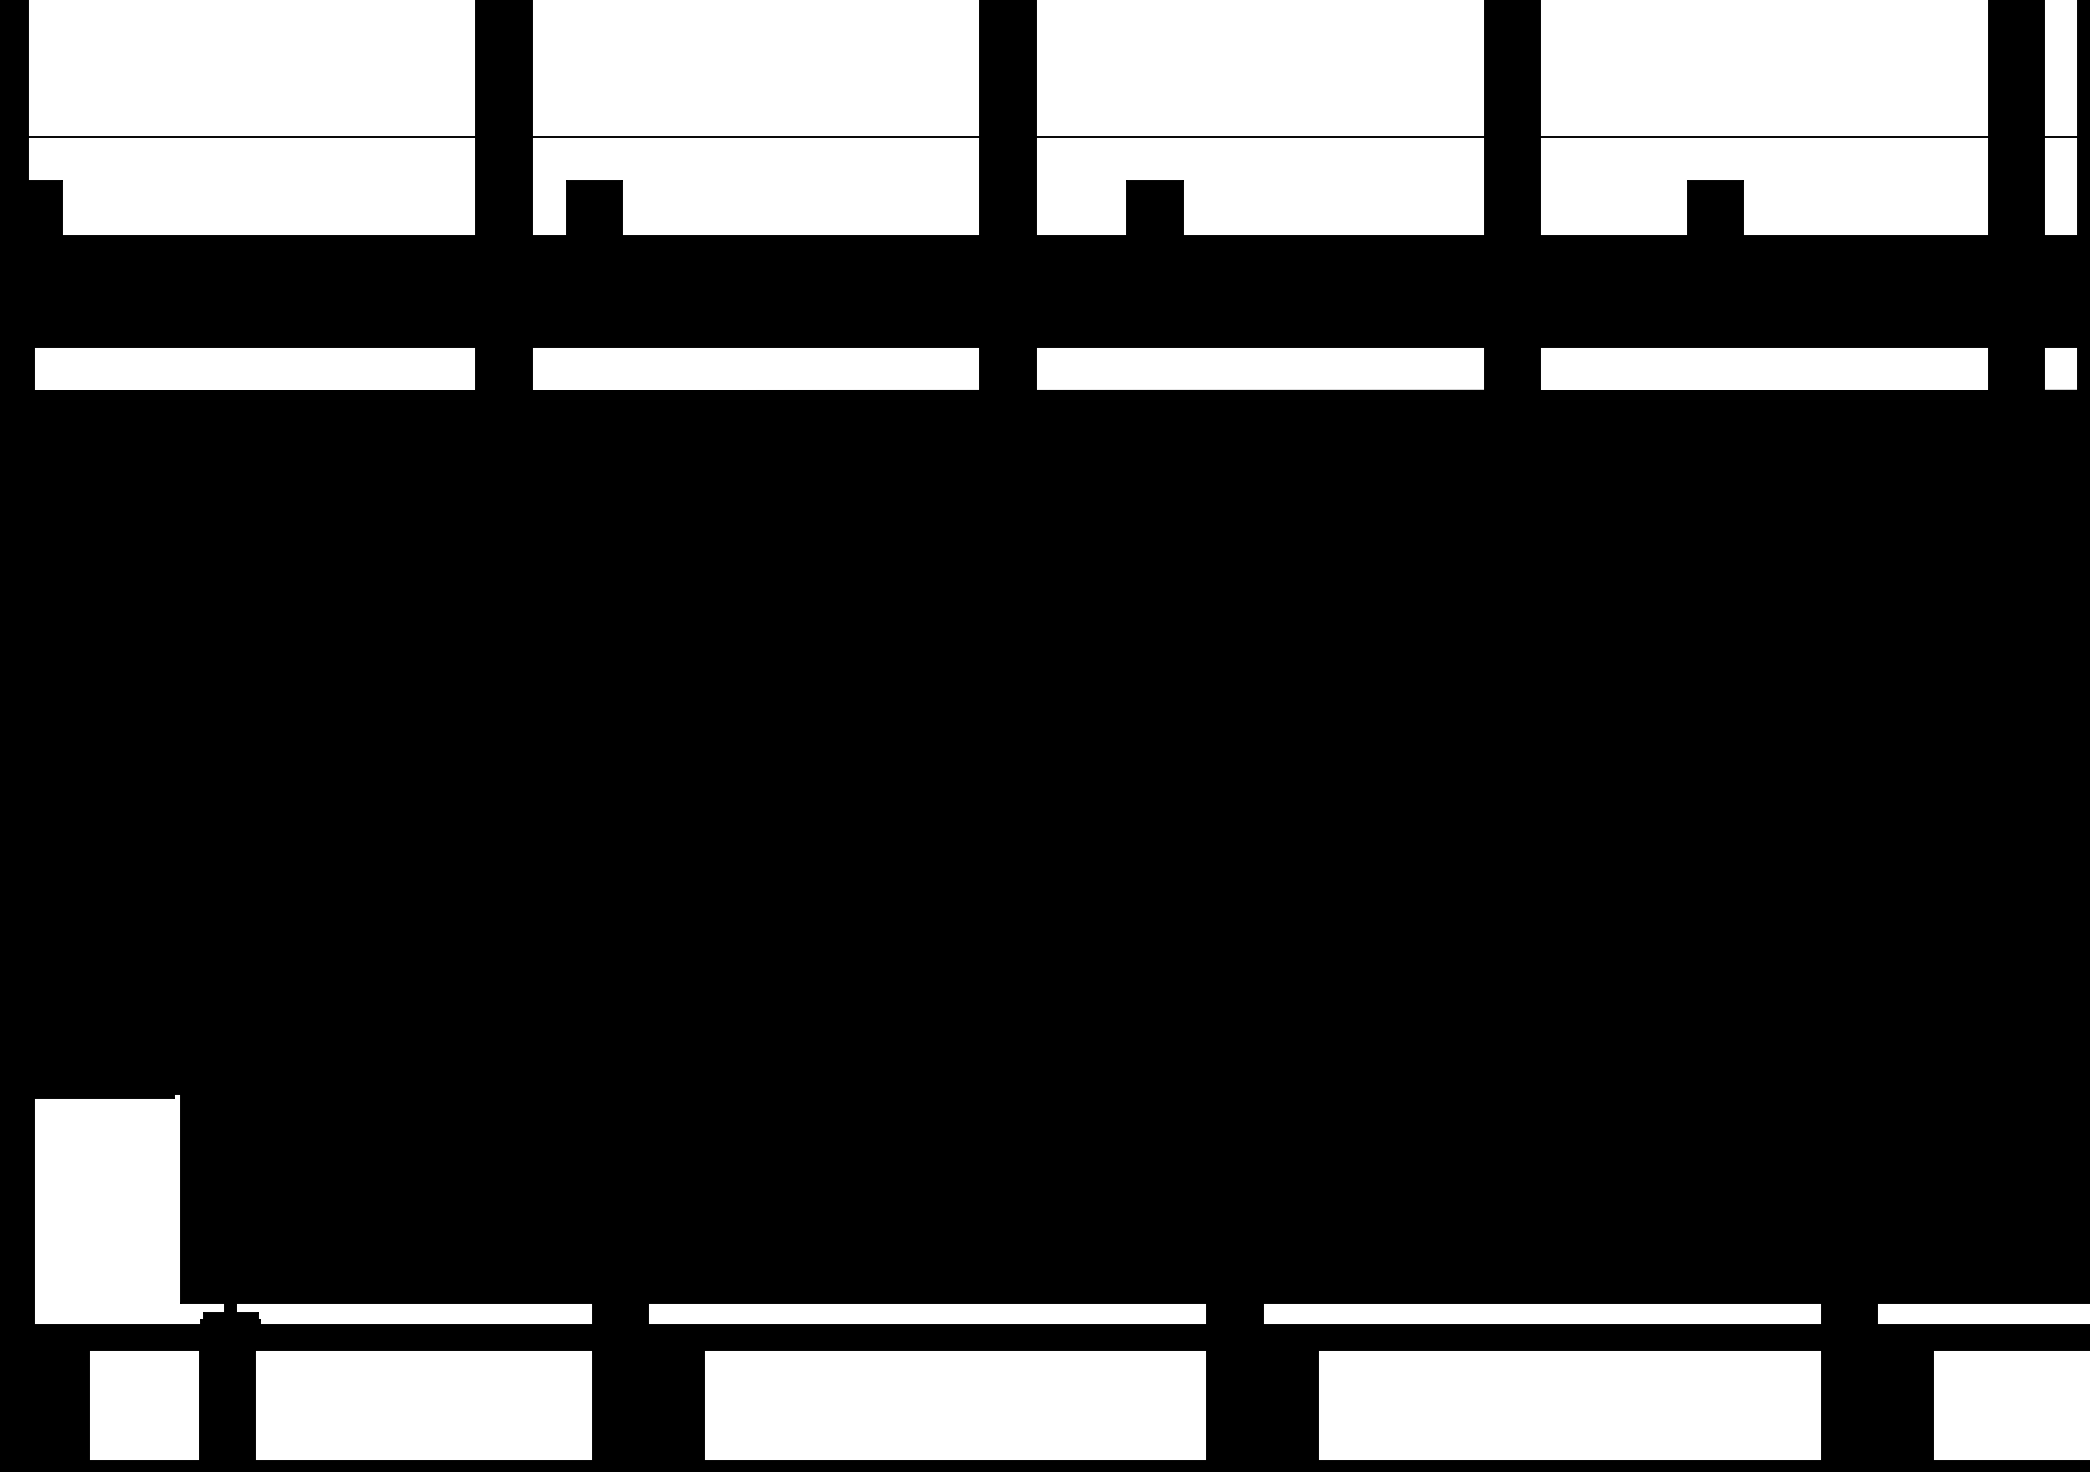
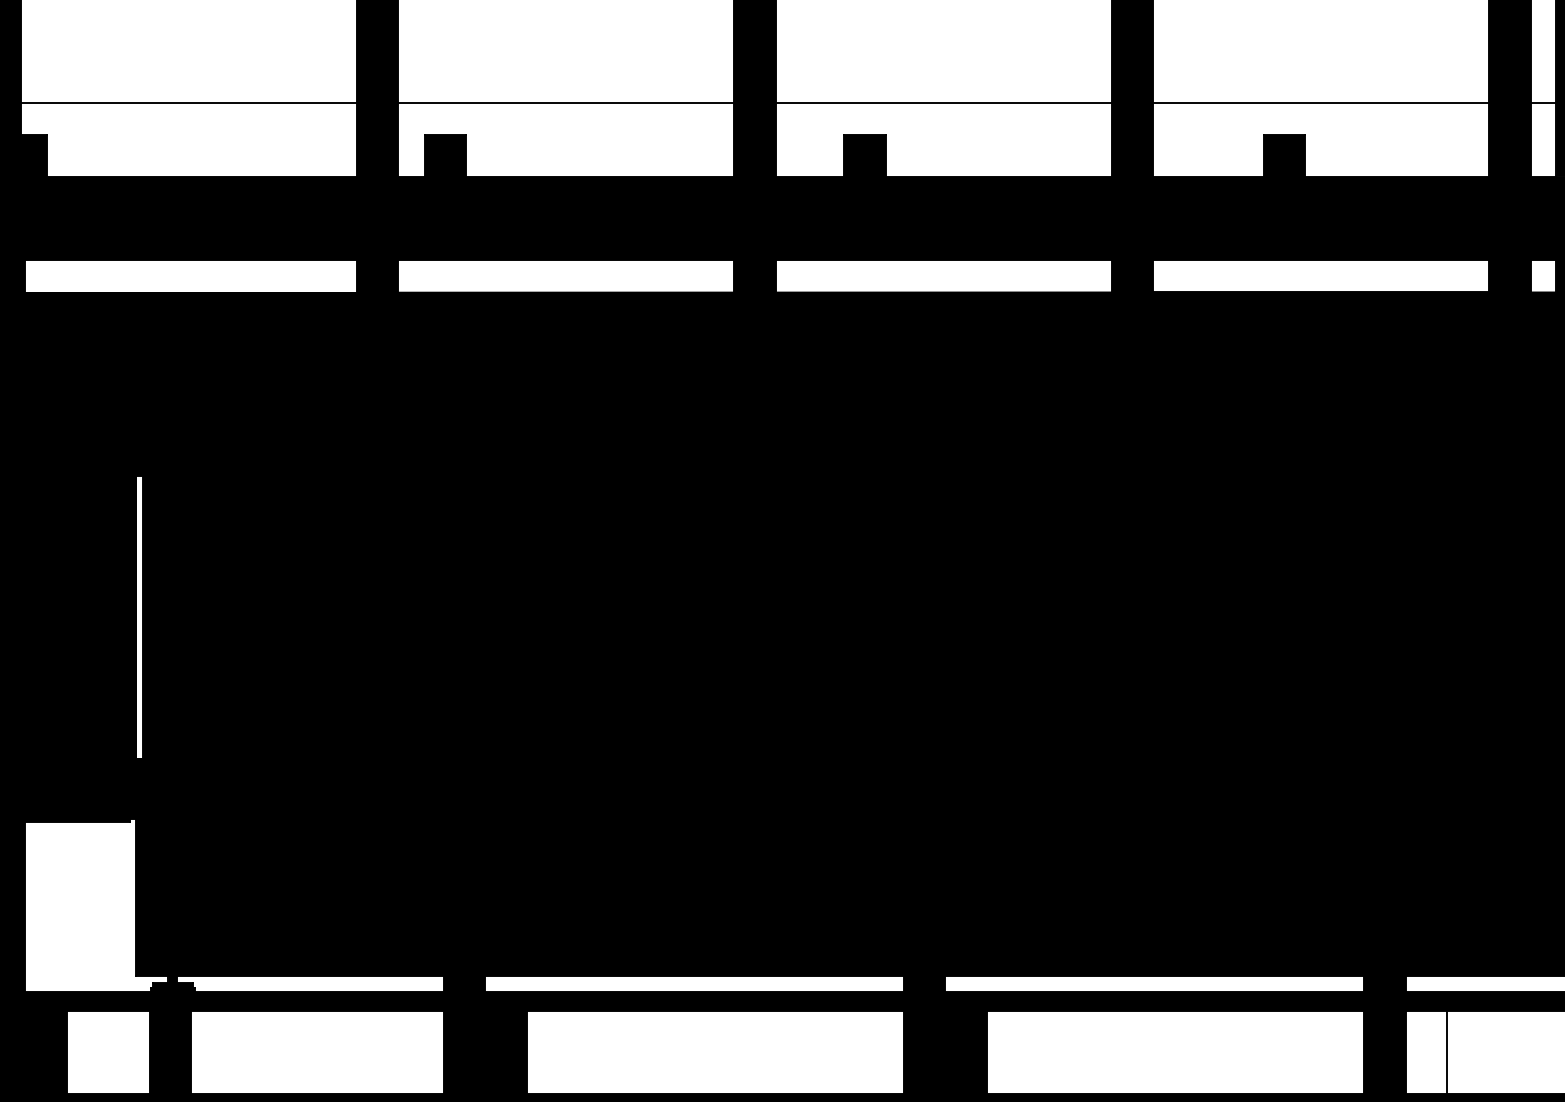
fill: (186, 824) -> (139, 617), removed
fill: (1904, 1404) -> (1426, 1051), removed

